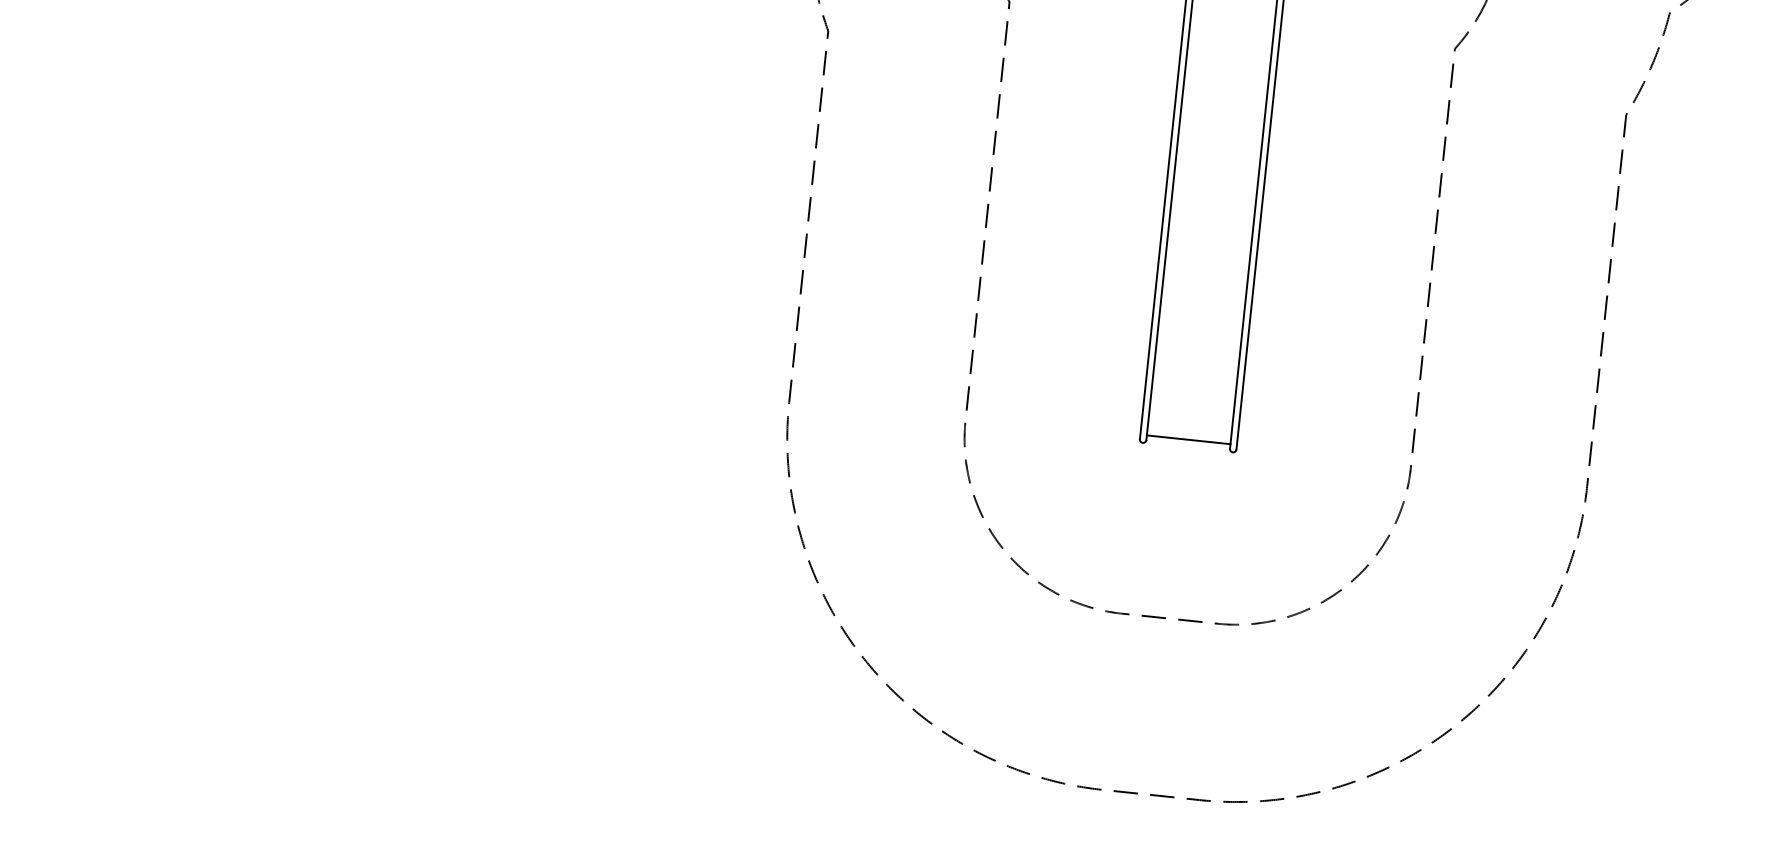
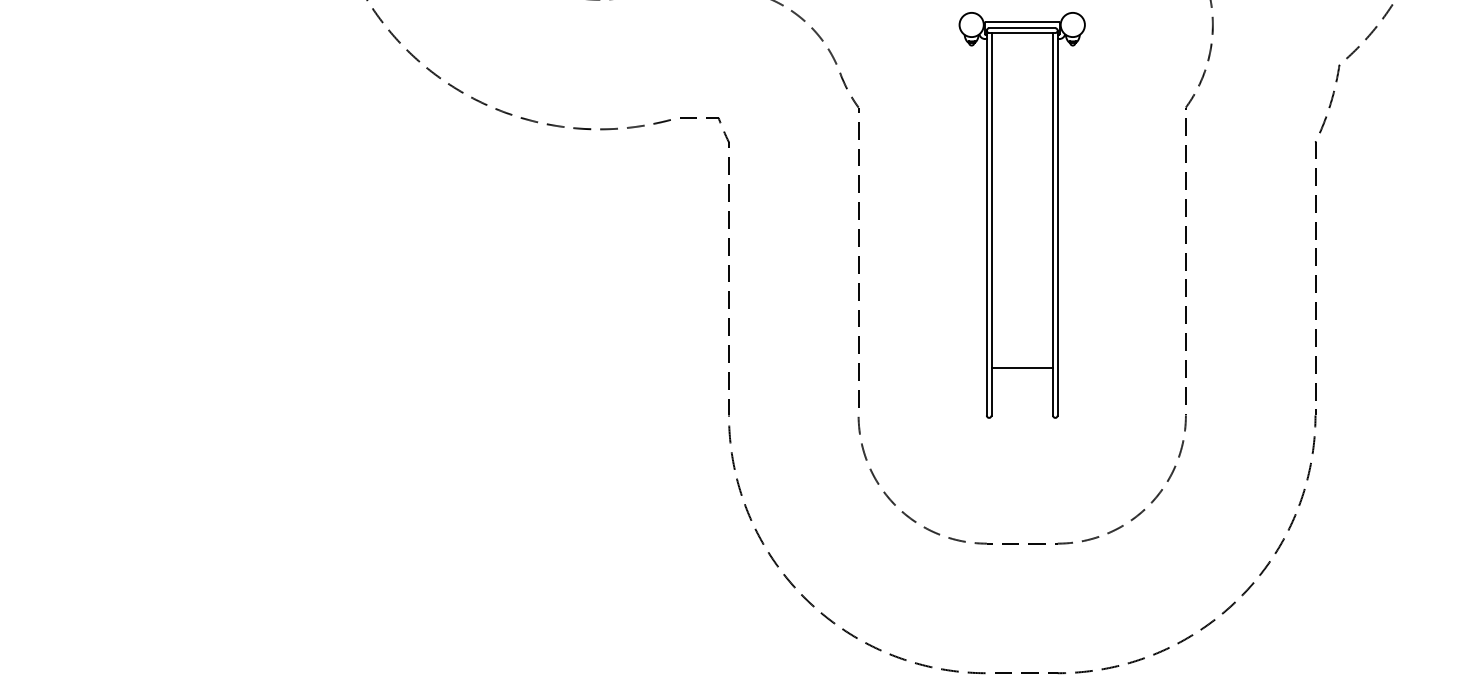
line: (1187, 440) -> (1021, 368), moved

